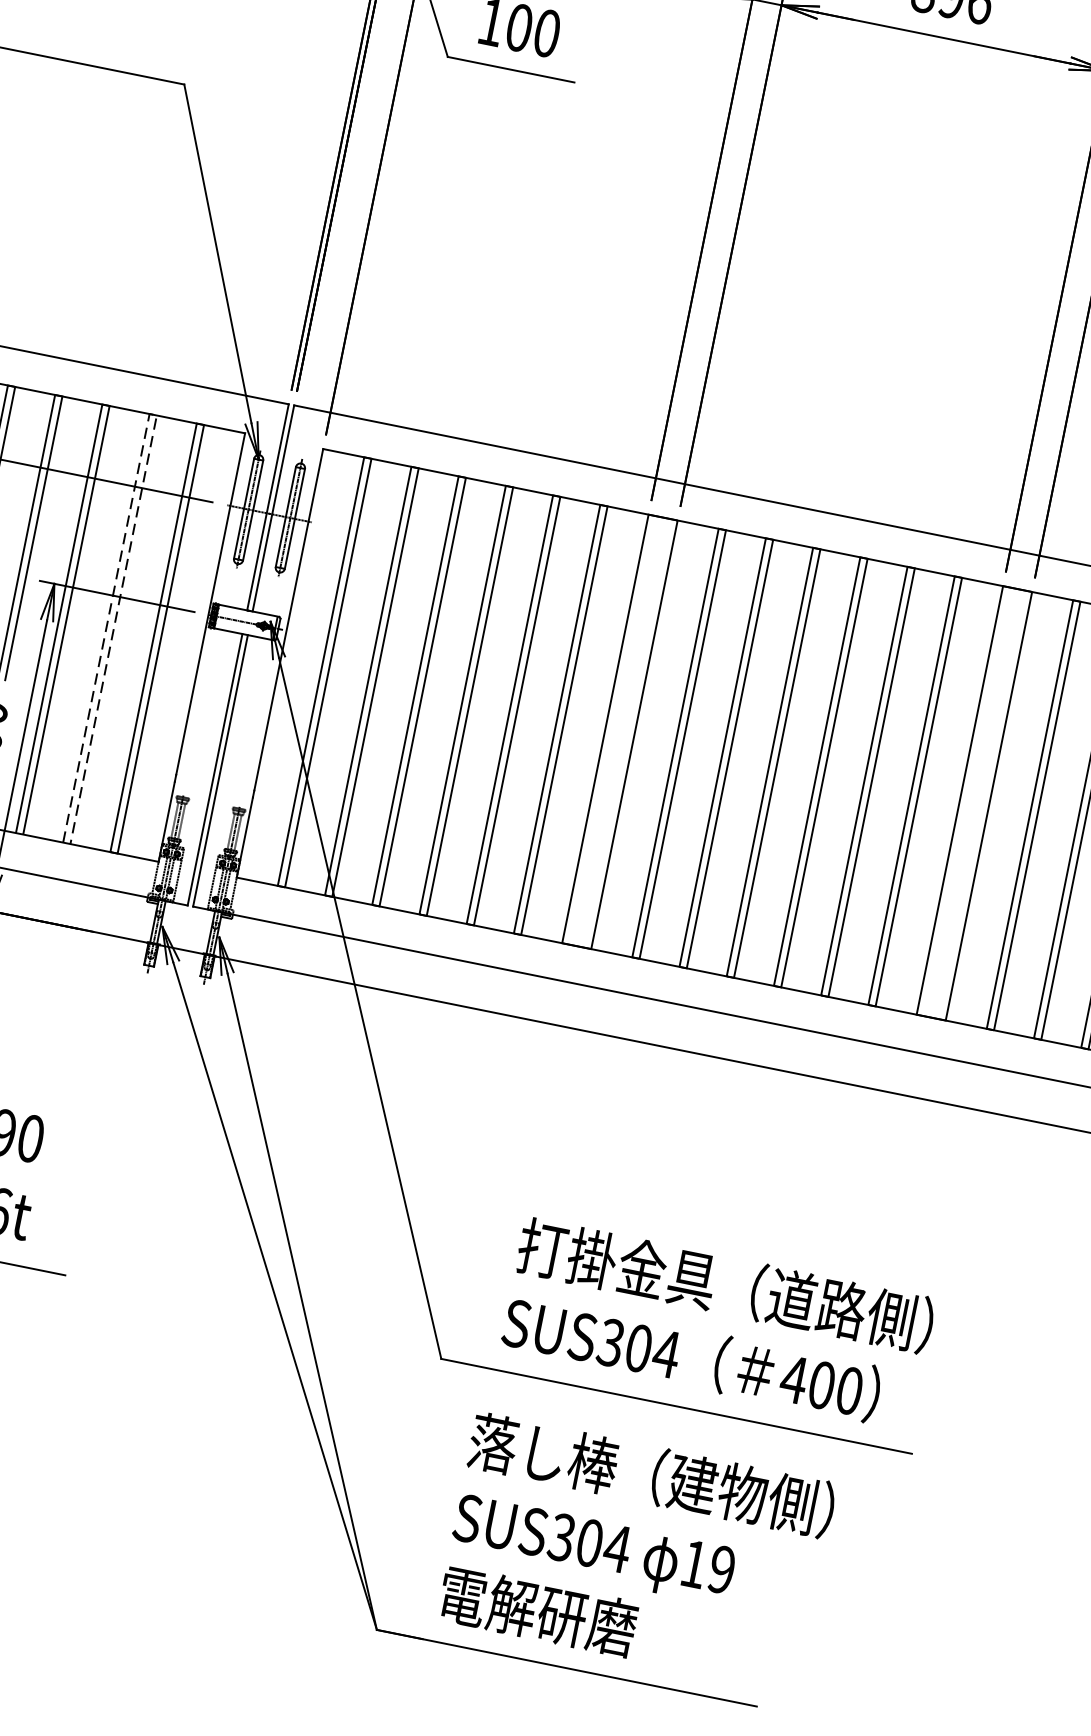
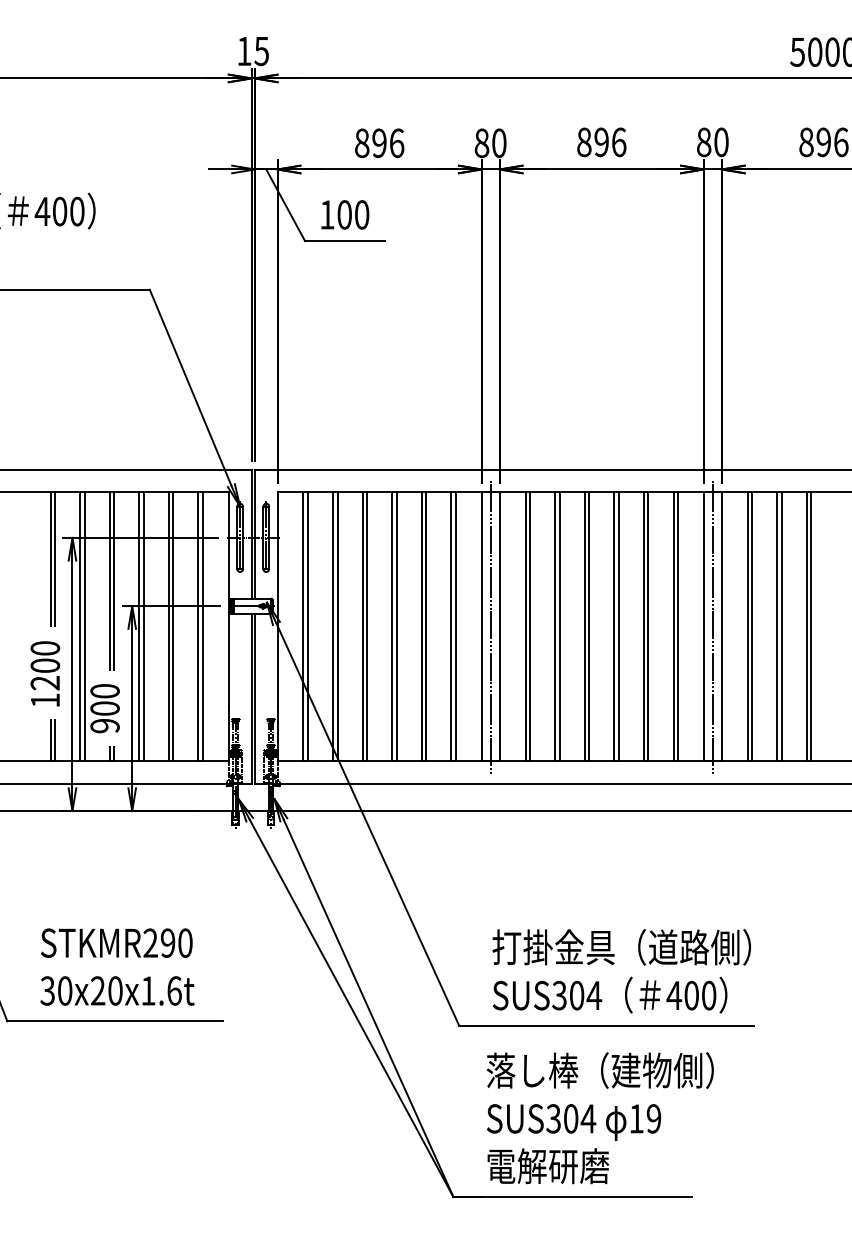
line: (153, 415) -> (171, 492), dashed -> solid
line: (619, 731) -> (490, 626), added
line: (973, 802) -> (712, 626), added

